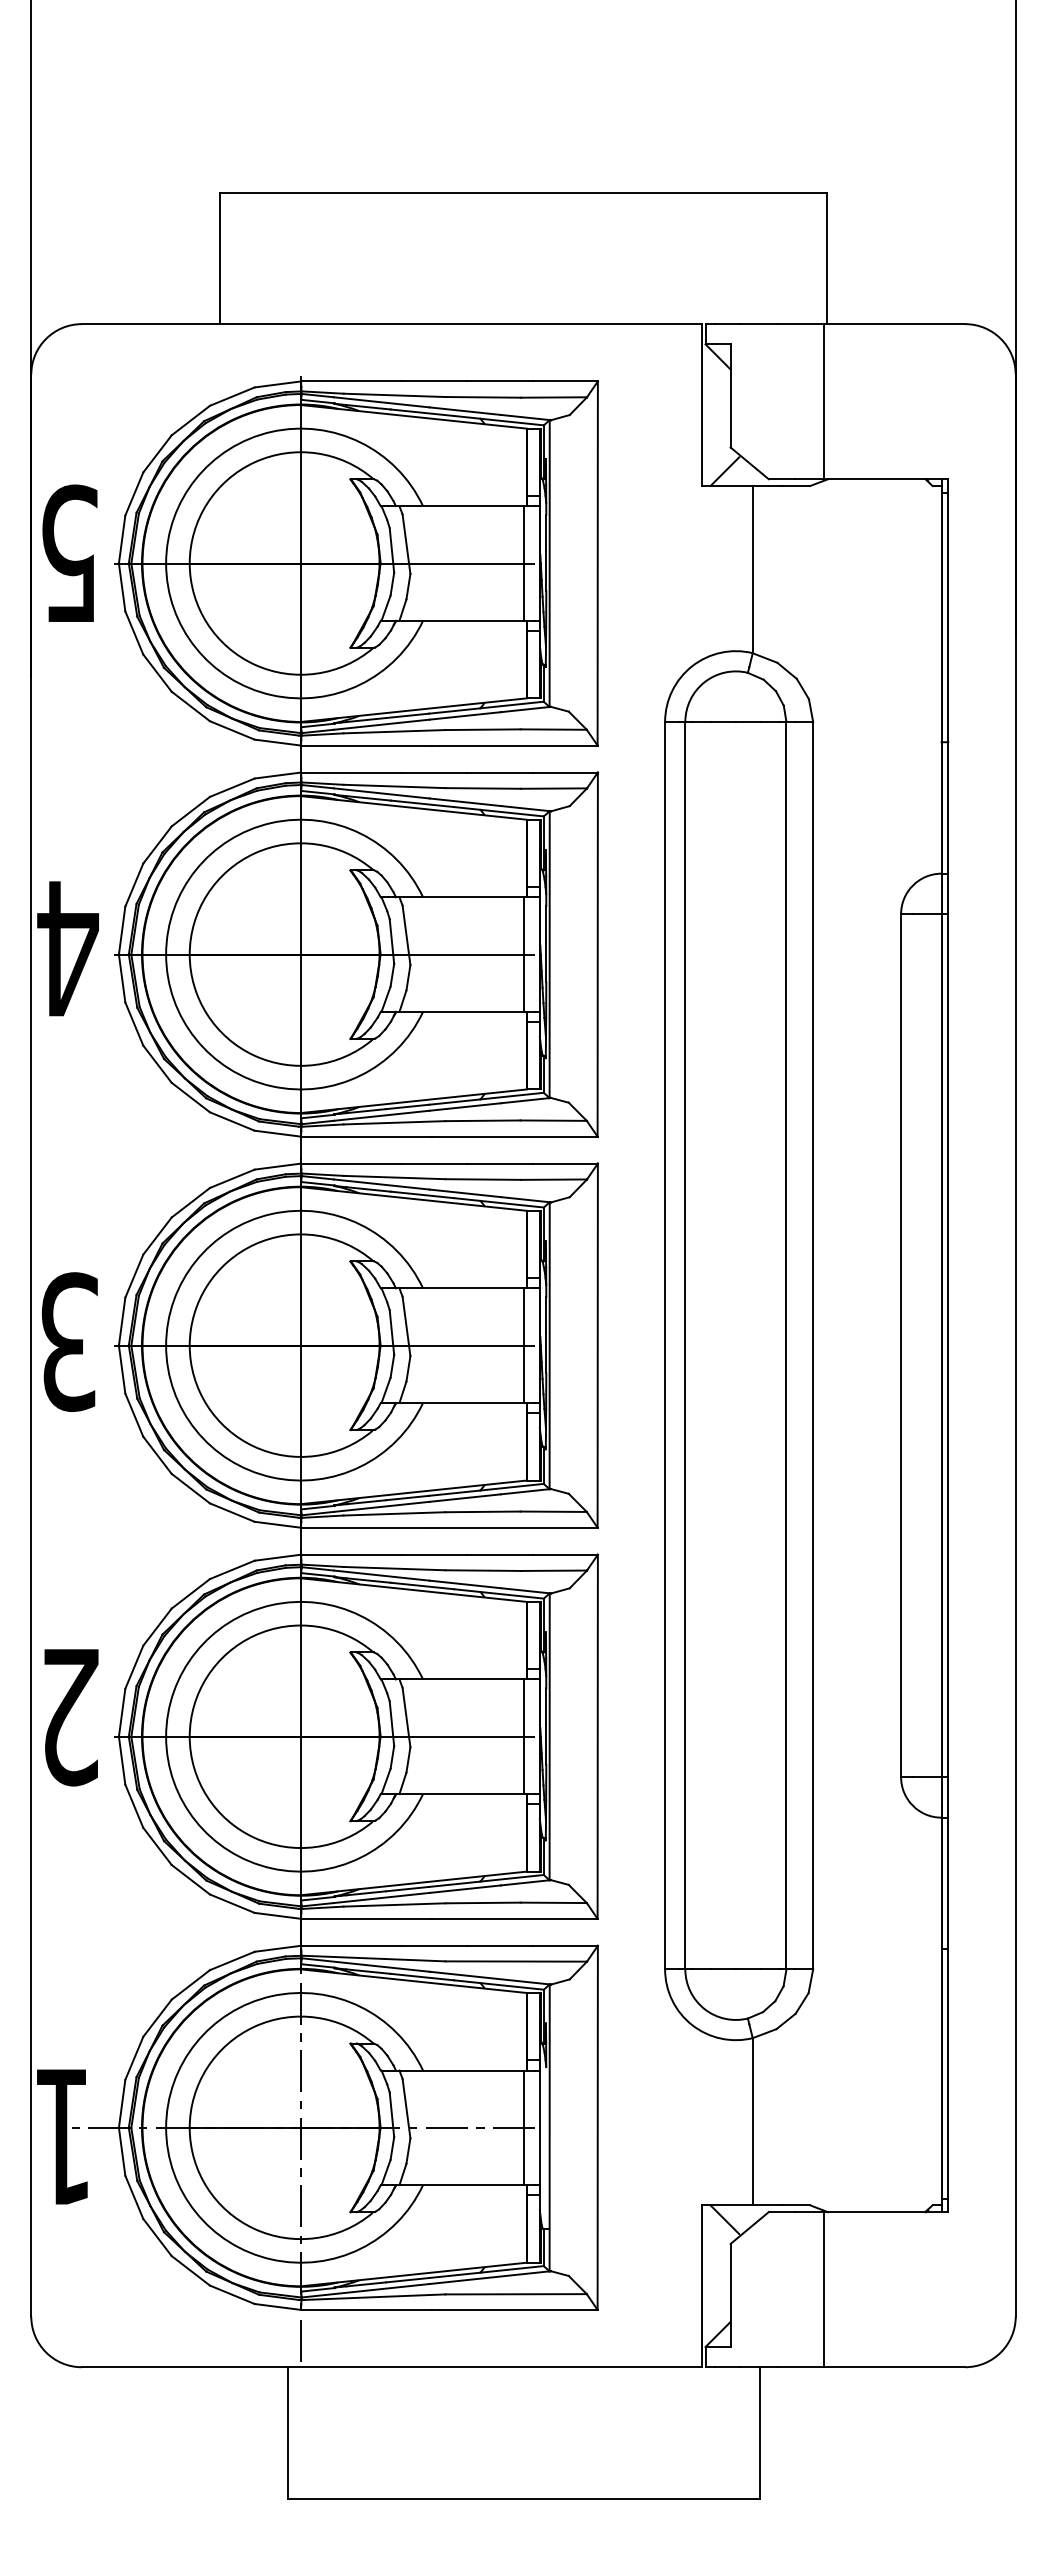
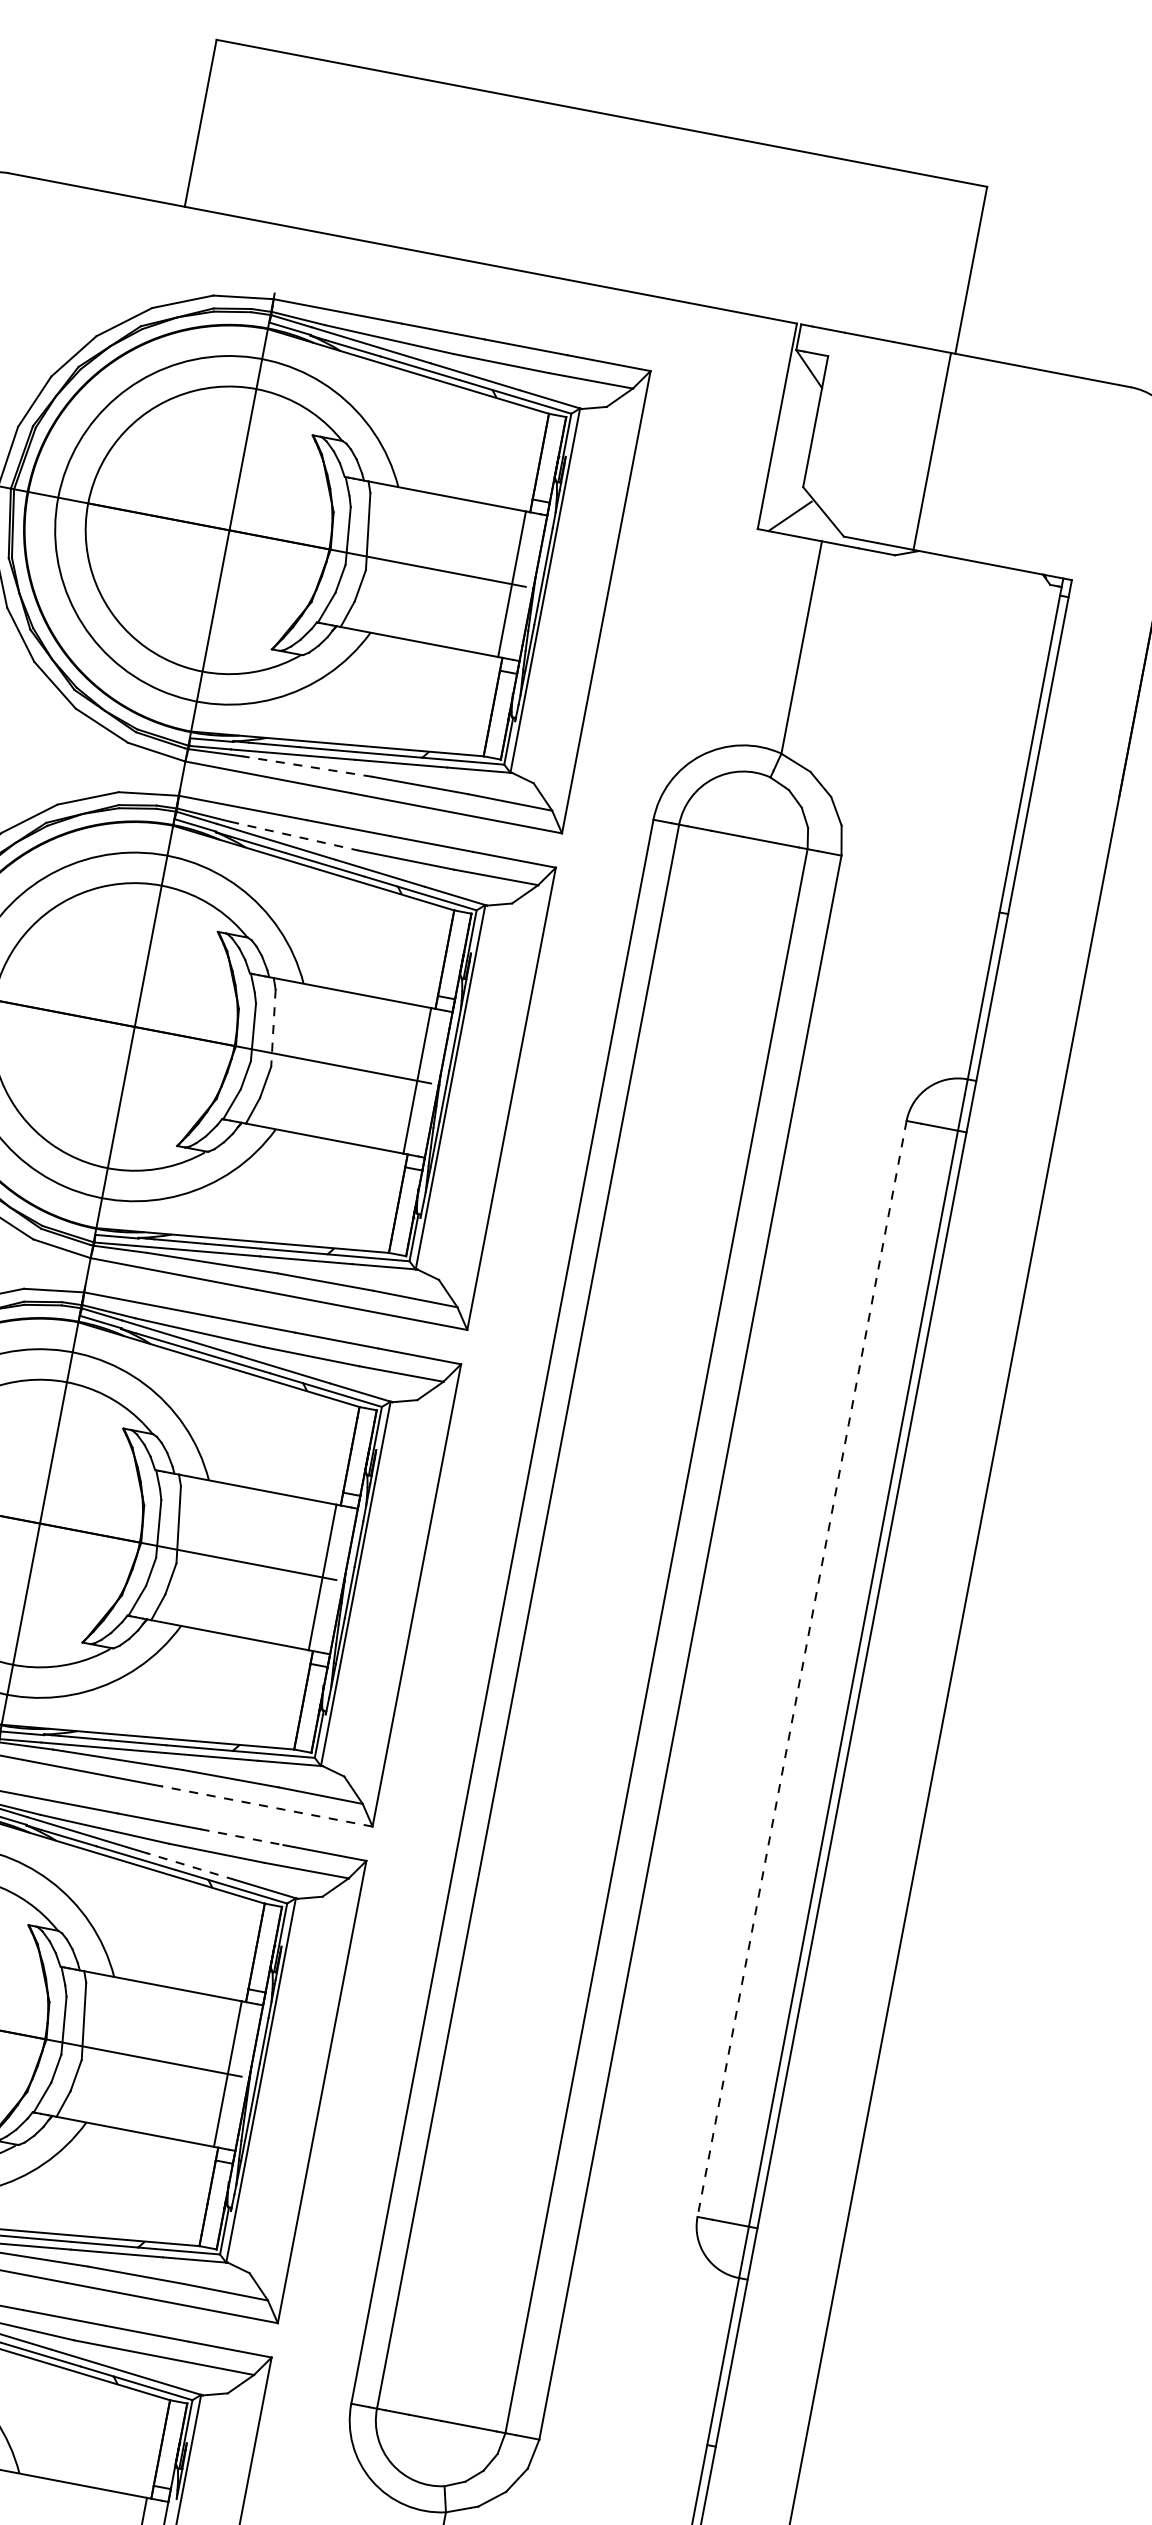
line: (394, 731) -> (307, 766), solid -> dashed
line: (394, 786) -> (294, 836), solid -> dashed
line: (406, 935) -> (273, 1028), solid -> dashed
line: (901, 1345) -> (802, 1668), solid -> dashed
line: (514, 1527) -> (267, 1806), solid -> dashed
line: (499, 1554) -> (241, 1836), solid -> dashed
line: (465, 1584) -> (191, 1866), solid -> dashed

